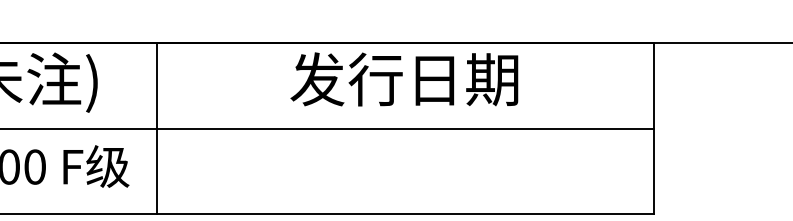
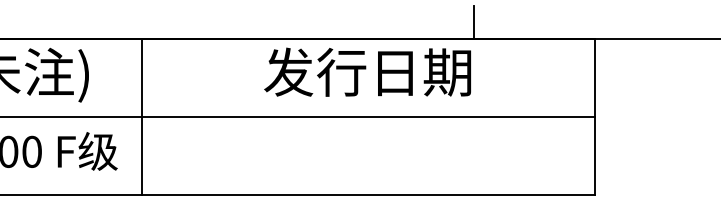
line: (520, 24) -> (473, 22), added

